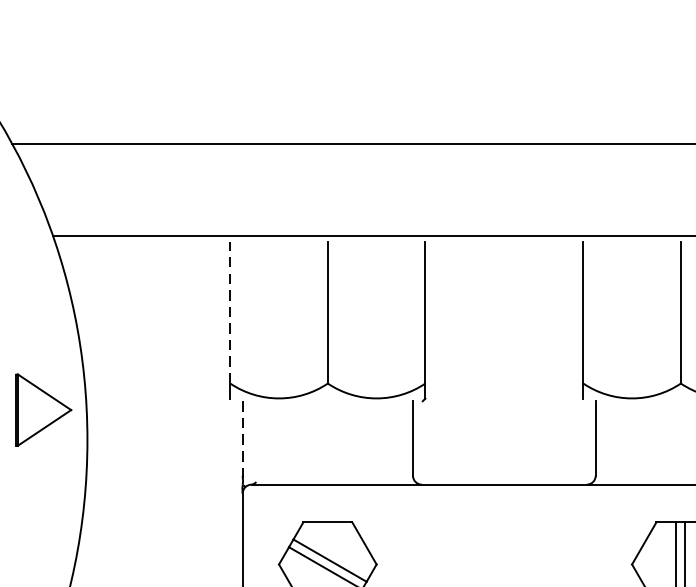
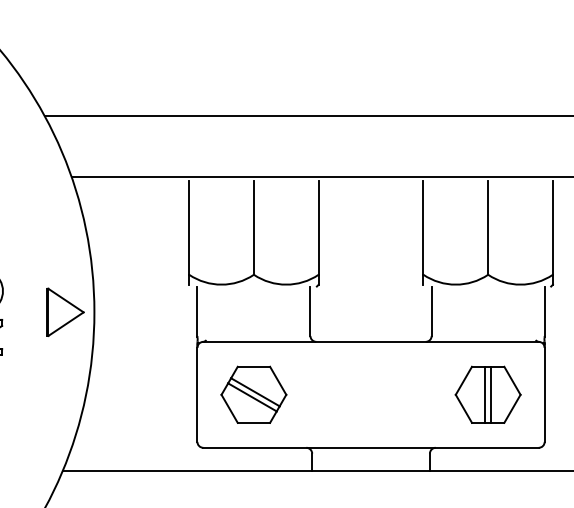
line: (230, 312) -> (189, 227), dashed -> solid
part: (43, 408) -> (65, 311), moved
line: (242, 440) -> (197, 312), dashed -> solid

